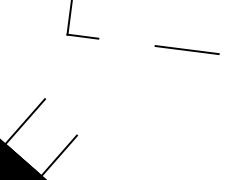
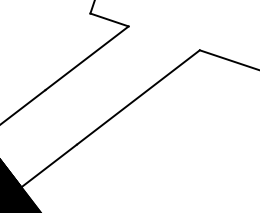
line: (71, 68) -> (86, 57), added
line: (115, 90) -> (137, 96), added

